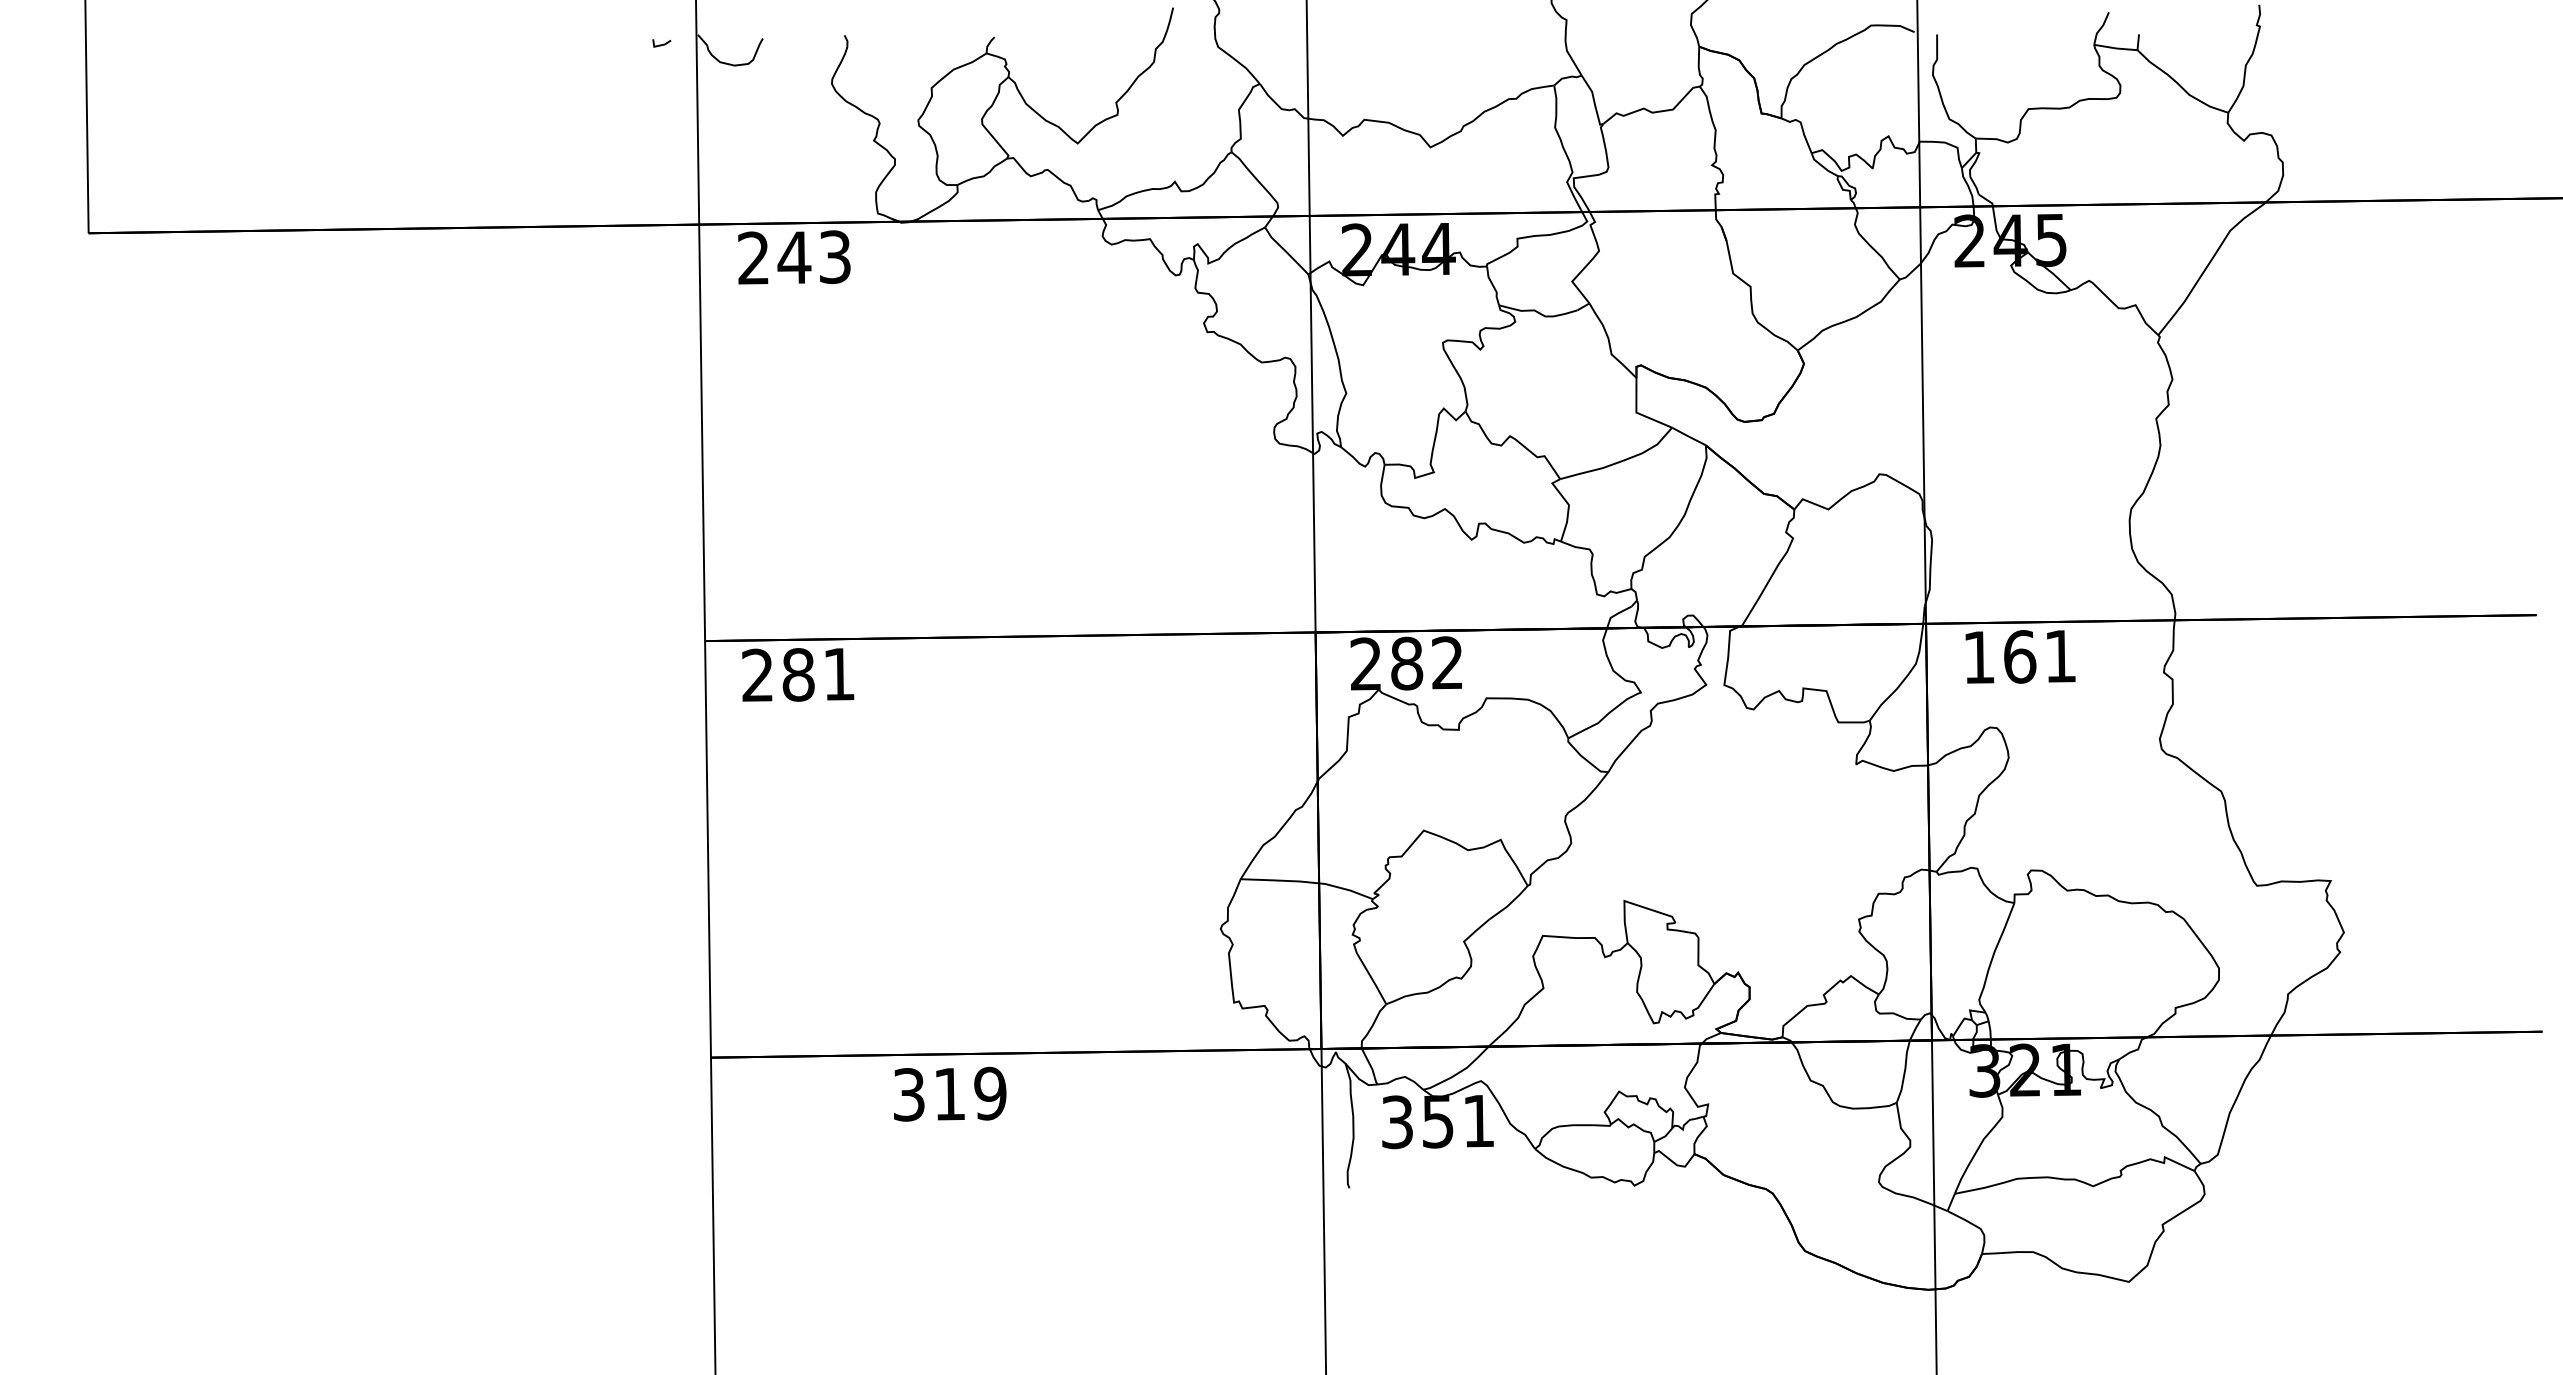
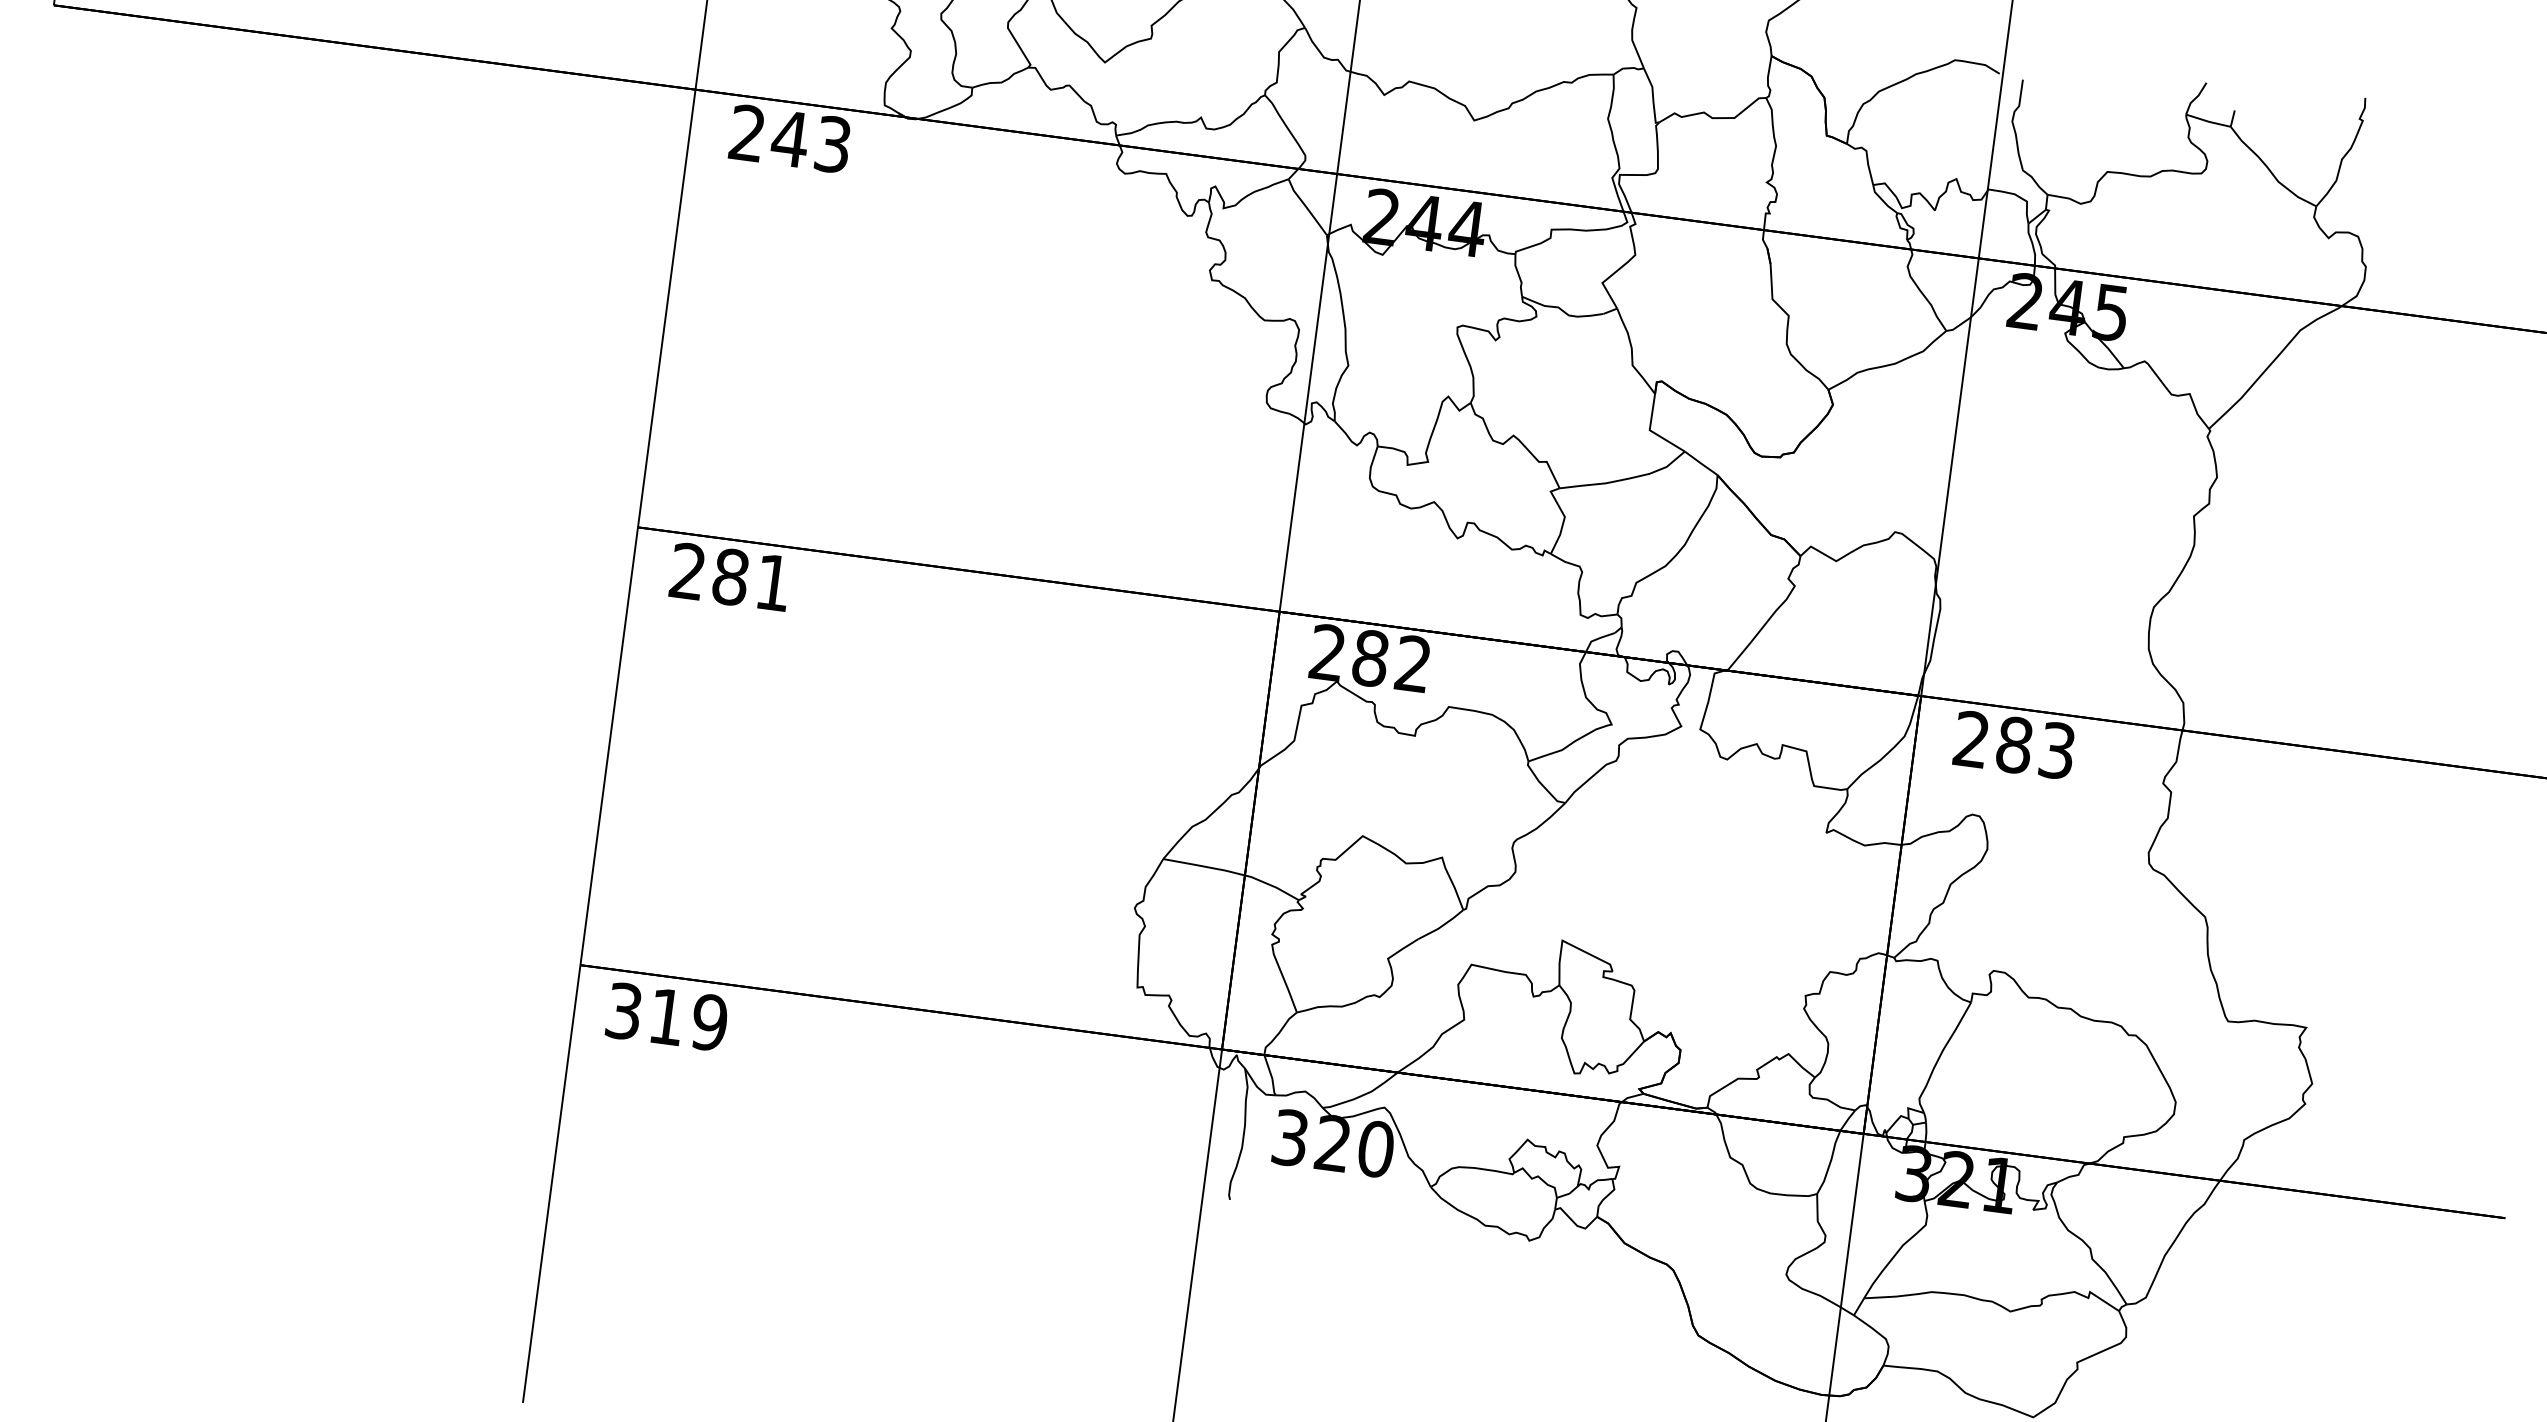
text: (2019, 656) -> (2014, 744), 161 -> 283
text: (950, 1093) -> (667, 1016), moved
text: (1458, 1121) -> (1354, 1146), 351 -> 320

